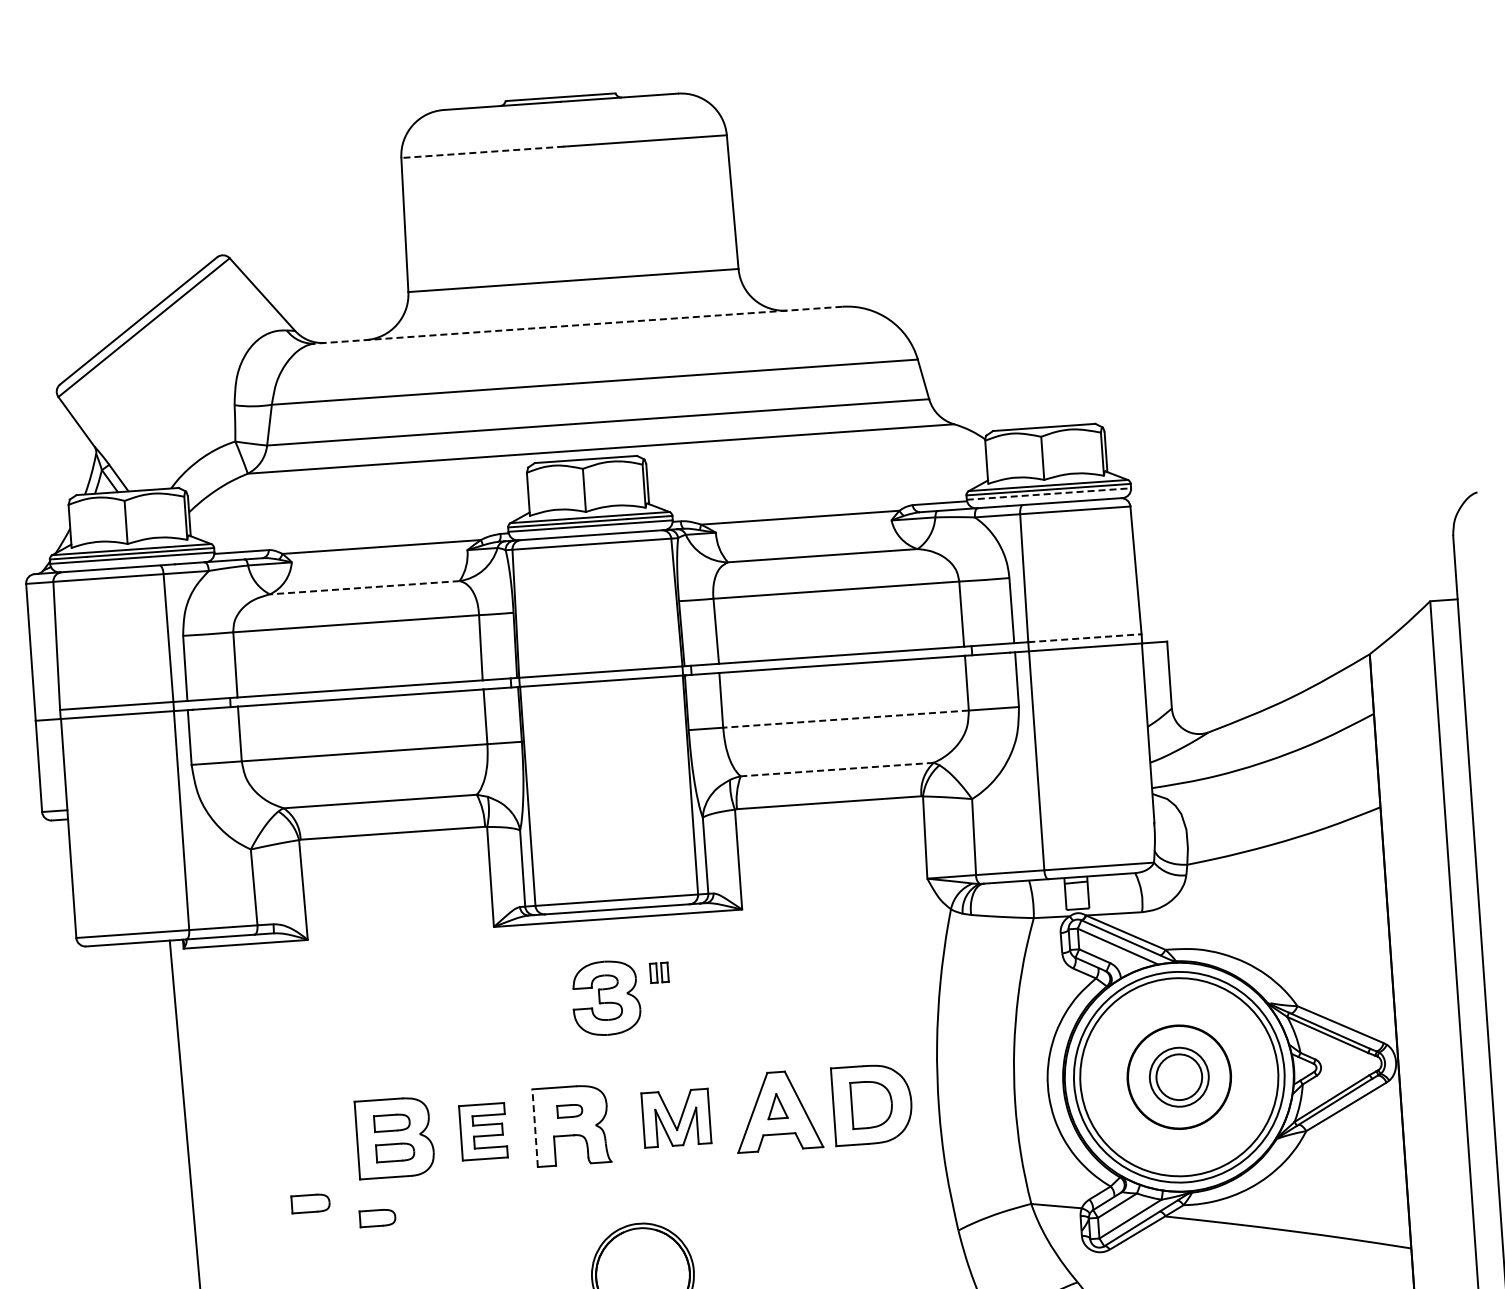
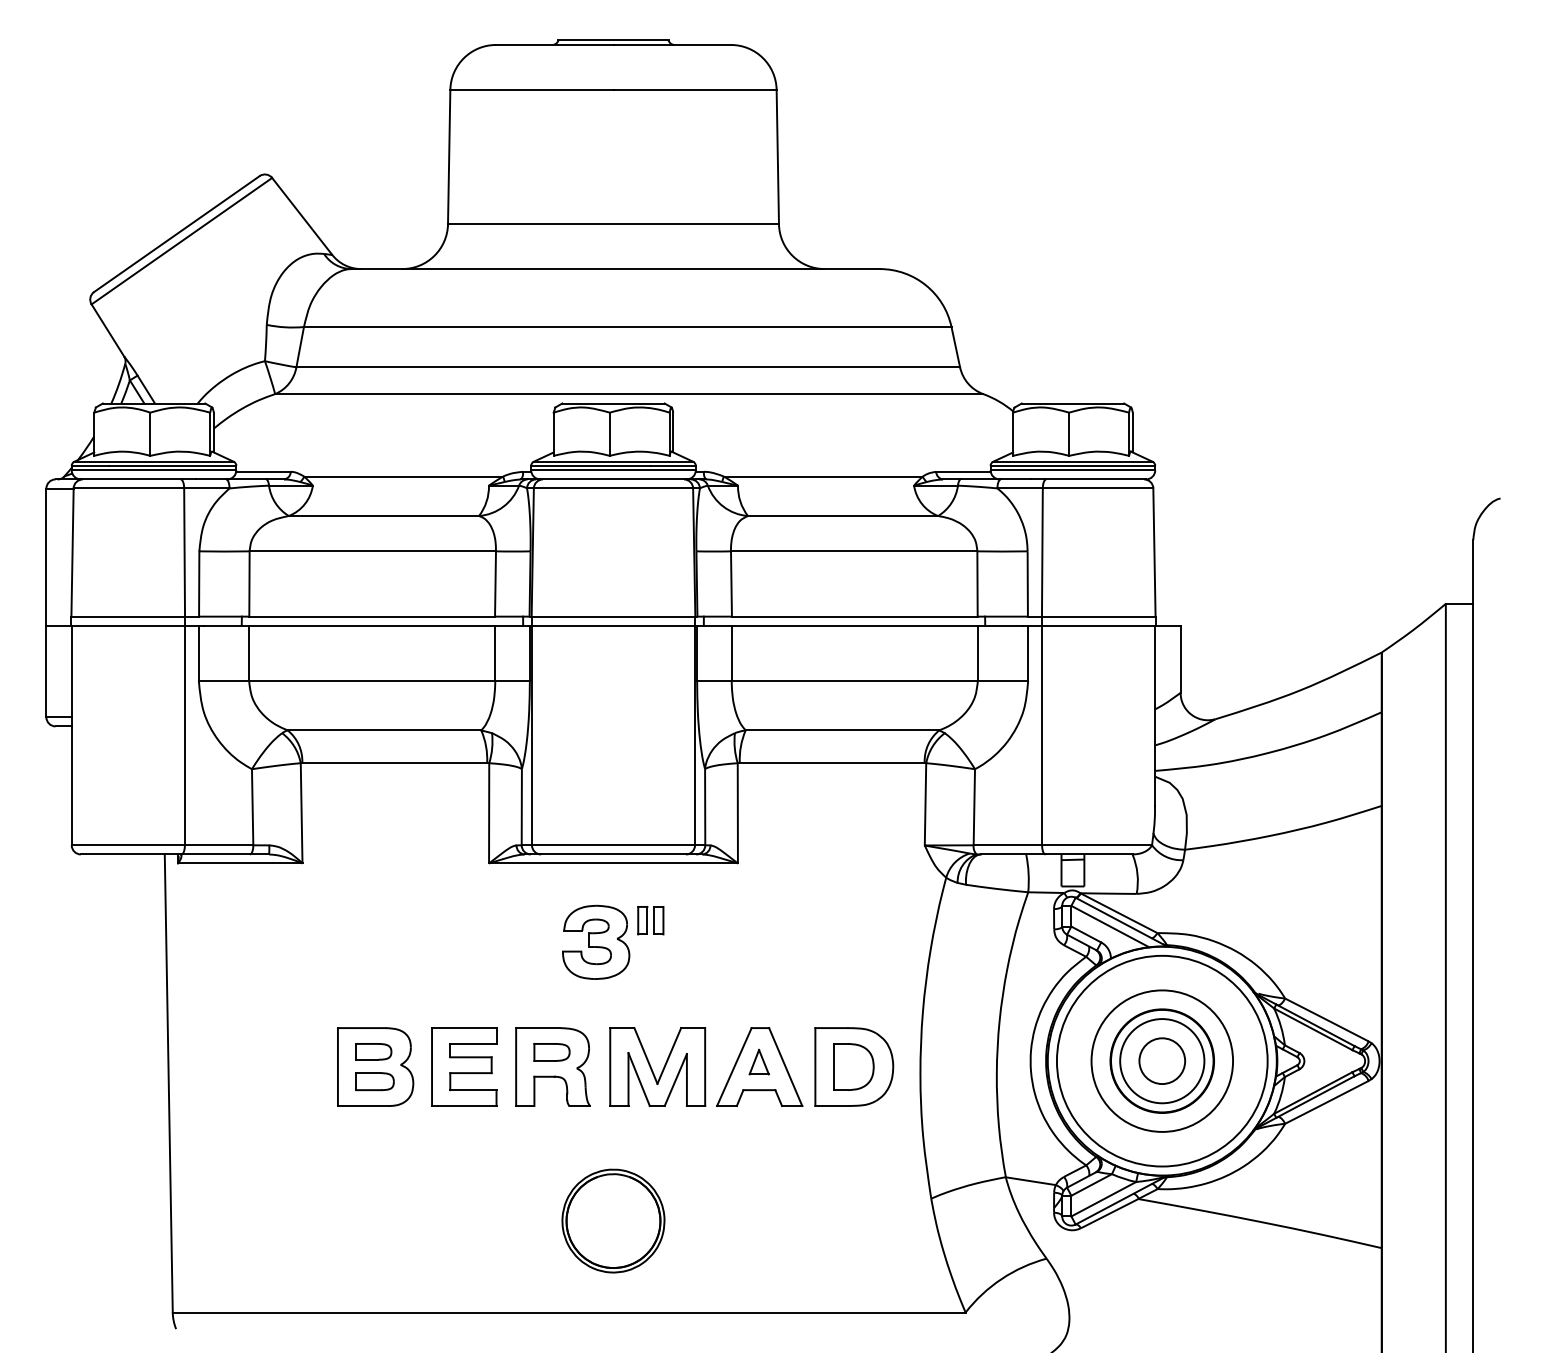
line: (482, 151) -> (531, 89), dashed -> solid
line: (578, 325) -> (615, 269), dashed -> solid
line: (1049, 494) -> (1073, 470), dashed -> solid
line: (364, 588) -> (383, 516), dashed -> solid
line: (1084, 638) -> (1098, 616), dashed -> solid
line: (845, 718) -> (854, 680), dashed -> solid
line: (837, 769) -> (842, 730), dashed -> solid
part: (658, 972) -> (650, 920), size x1.43
circle: (1179, 1076) -> (1162, 1060), size x0.71
circle: (1179, 1077) -> (1162, 1061), size x1.43
part: (569, 1111) -> (551, 1052), size x1.43
part: (676, 1117) -> (657, 1066), size x1.43
line: (535, 1128) -> (516, 1067), dashed -> solid
part: (483, 1131) -> (464, 1066), size x1.43
part: (310, 1203) -> (286, 1126), removed
part: (377, 1217) -> (352, 1145), removed

